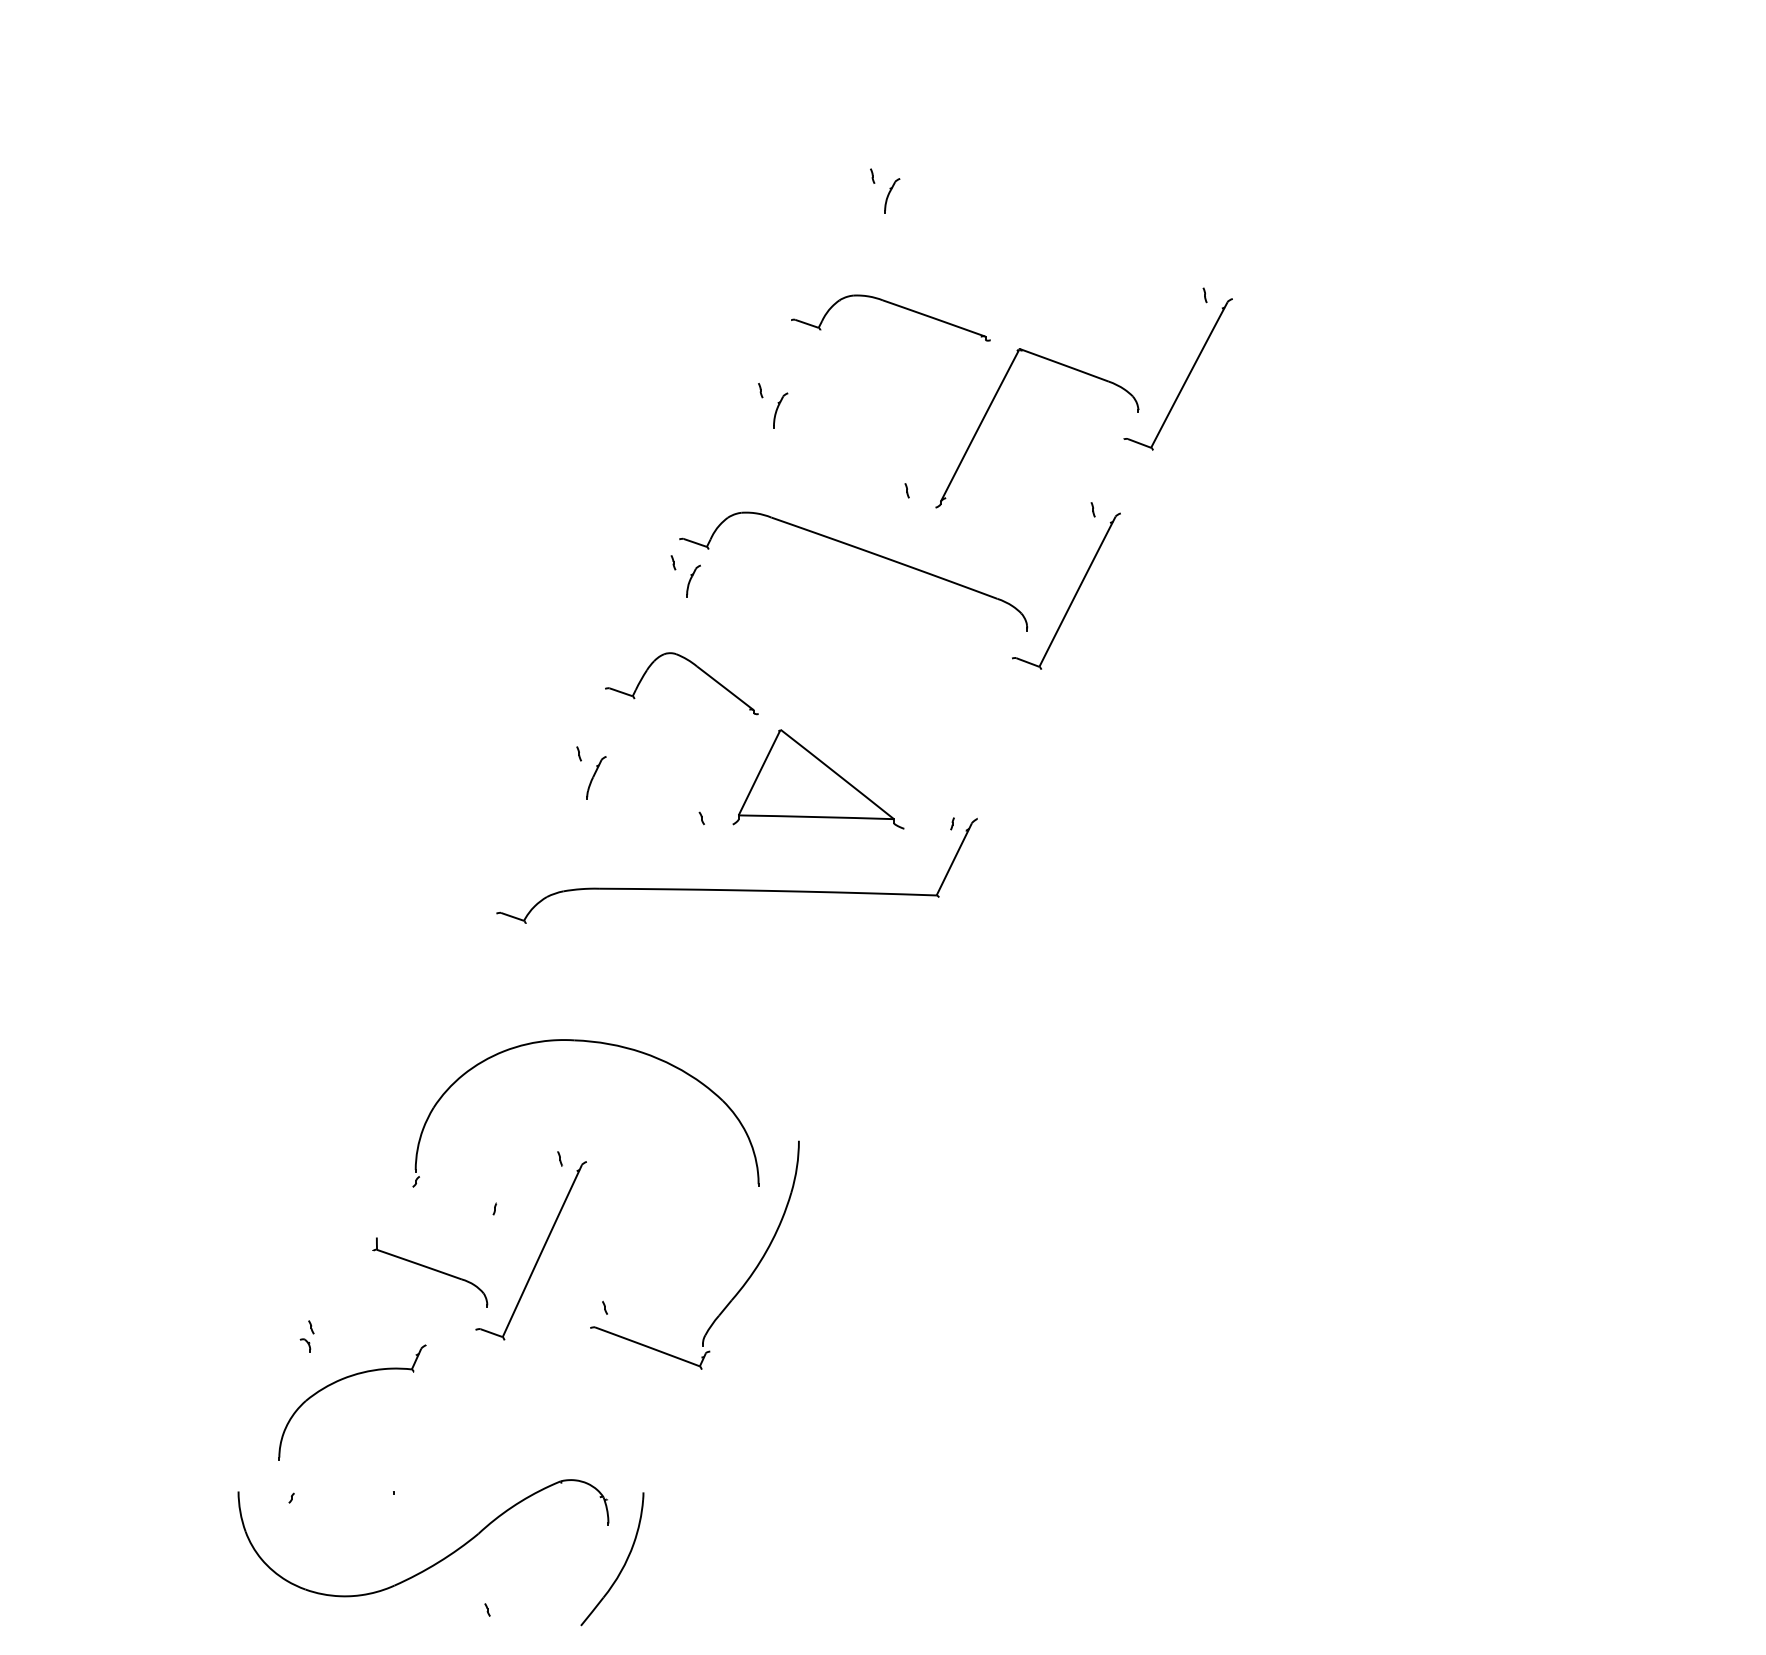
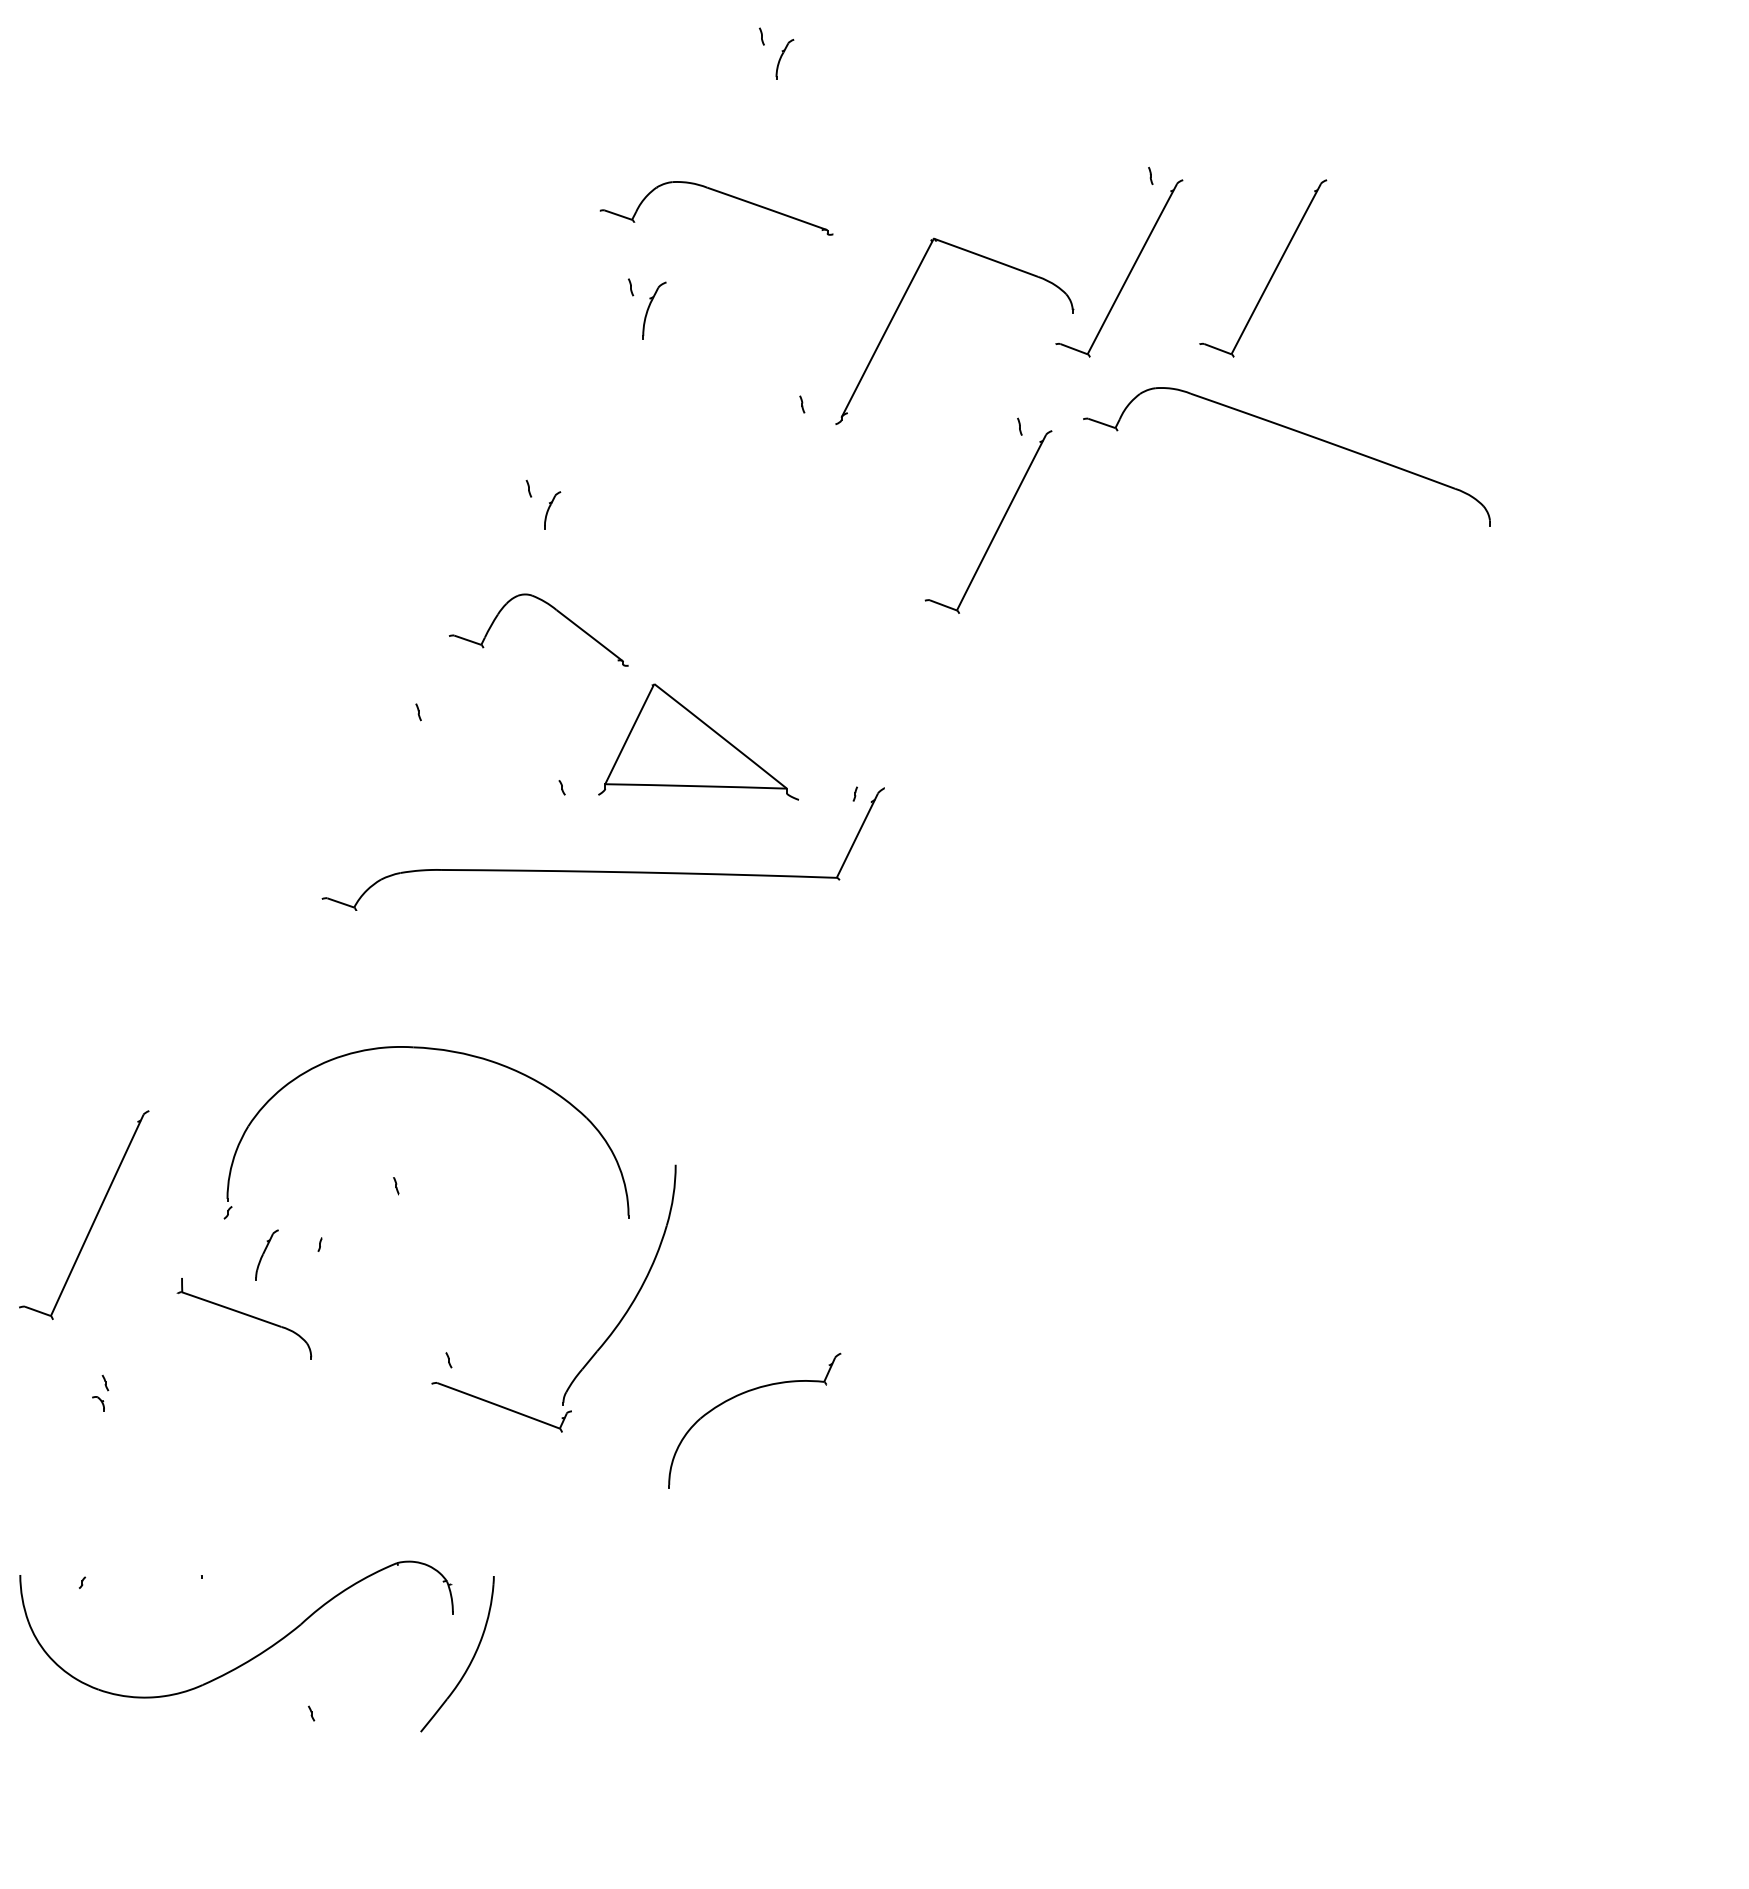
part: (896, 306) -> (723, 194), moved
part: (1308, 379) -> (1271, 274), added
part: (780, 410) -> (654, 310), size x1.4
part: (861, 550) -> (1296, 432), moved
part: (596, 777) -> (267, 1254), moved
part: (539, 1254) -> (93, 1219), moved
part: (344, 1379) -> (745, 1393), moved

